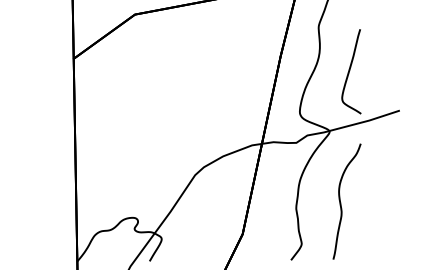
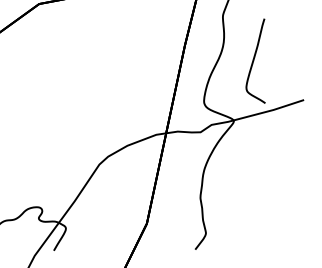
curve: (341, 202) -> (245, 191), removed

